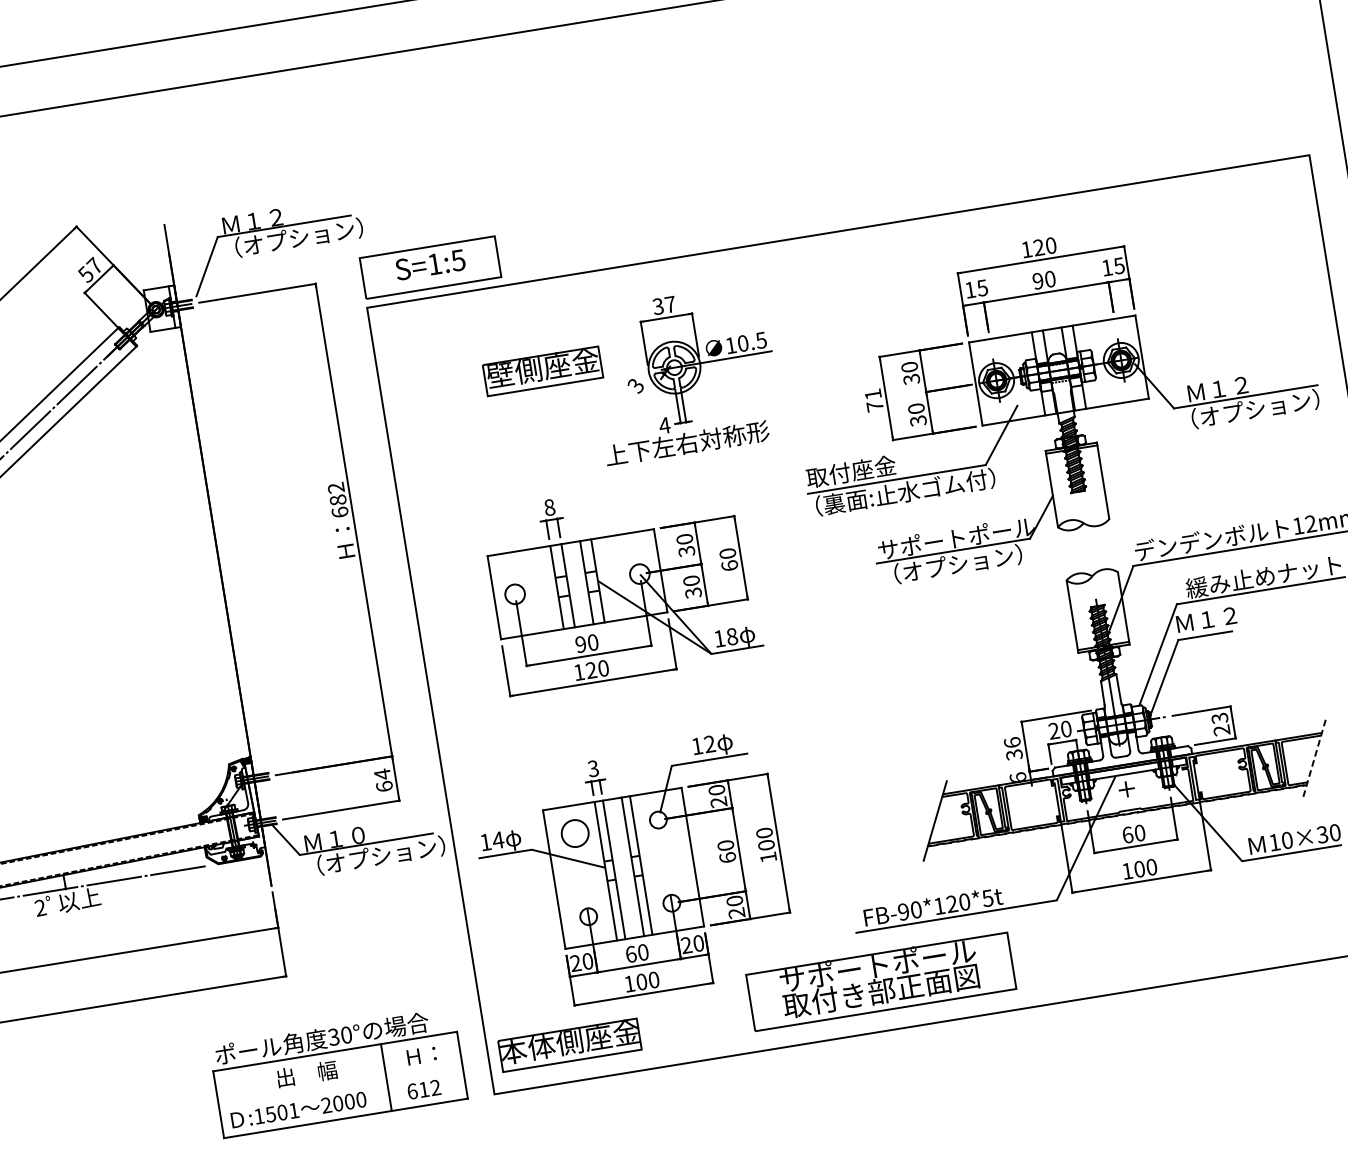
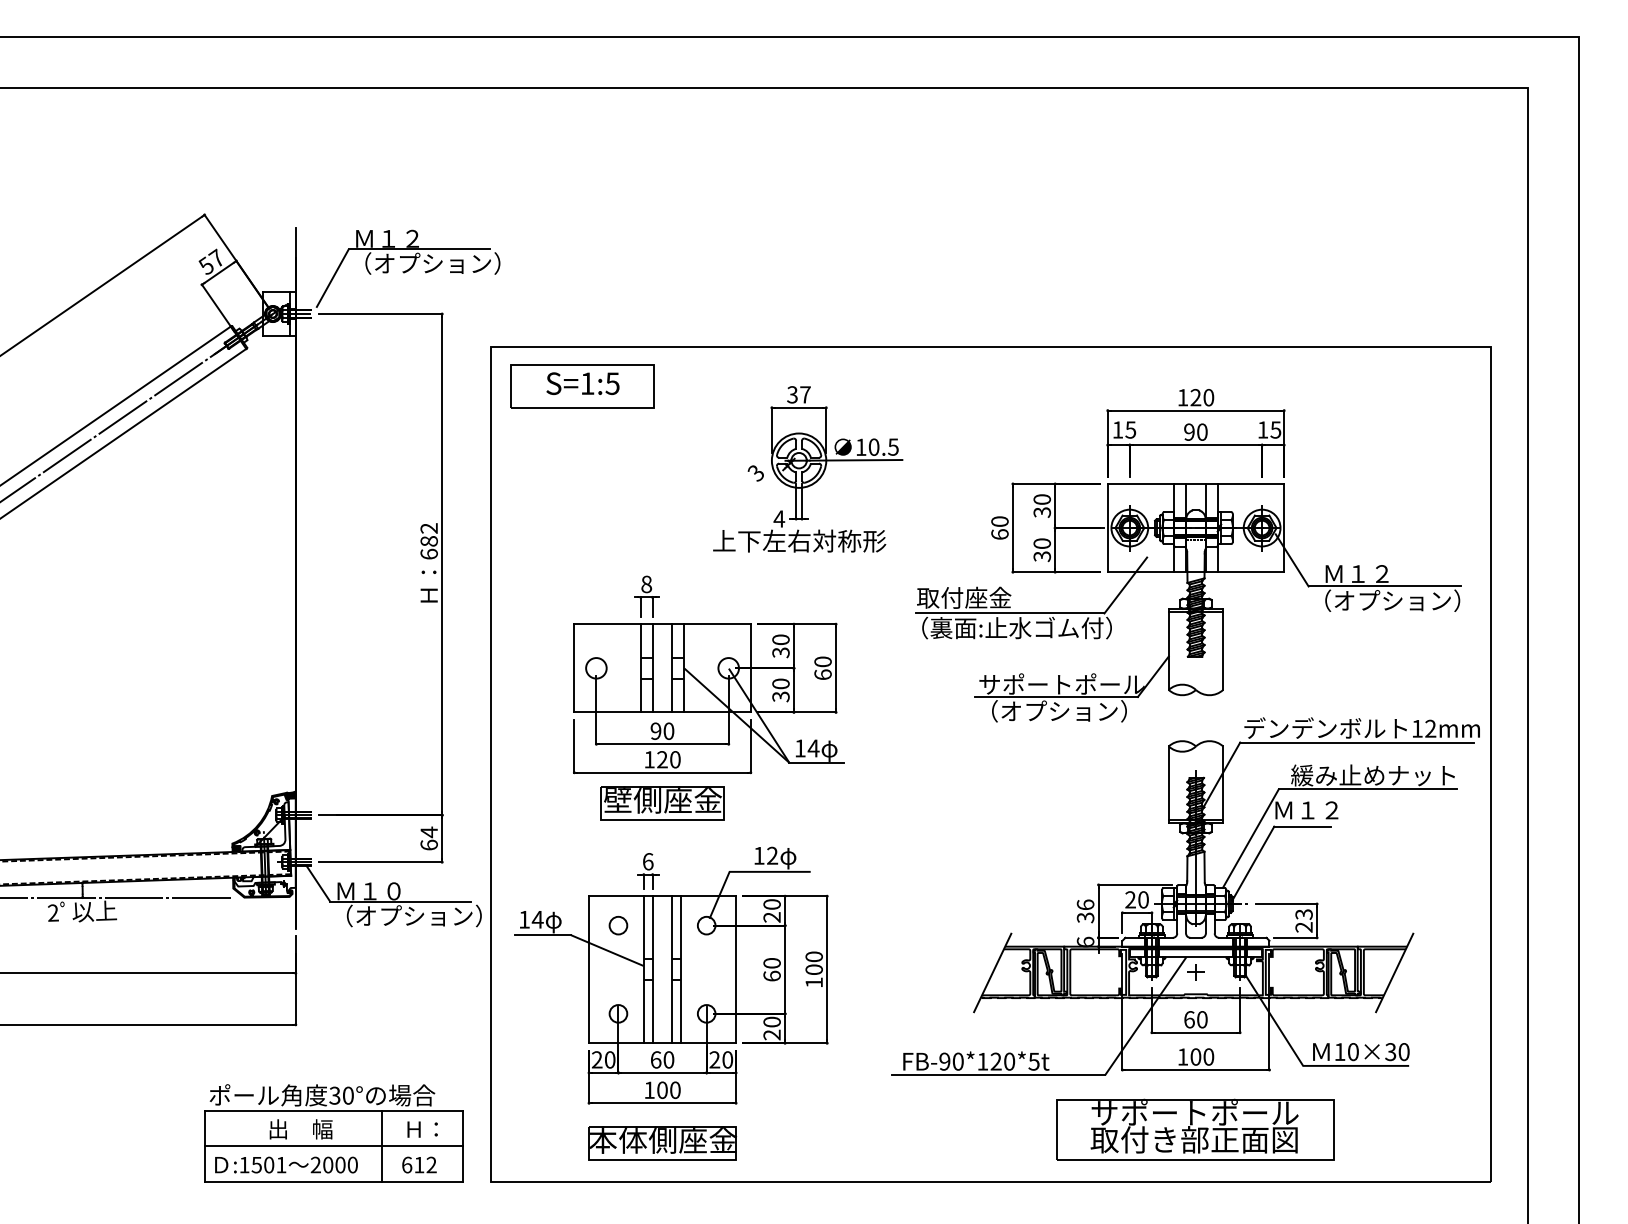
part: (430, 267) -> (582, 386), moved
part: (542, 371) -> (662, 803), moved
text: (873, 400) -> (999, 527), 71 -> 60
text: (732, 636) -> (813, 748), 18 -> 14
line: (1314, 760) -> (1394, 973), dashed -> solid
text: (592, 768) -> (647, 861), 3 -> 6
circle: (575, 833) -> (618, 925), size x0.62
part: (880, 981) -> (1195, 1129), moved
part: (569, 1045) -> (662, 1143), moved
line: (340, 1085) -> (333, 1146), added

